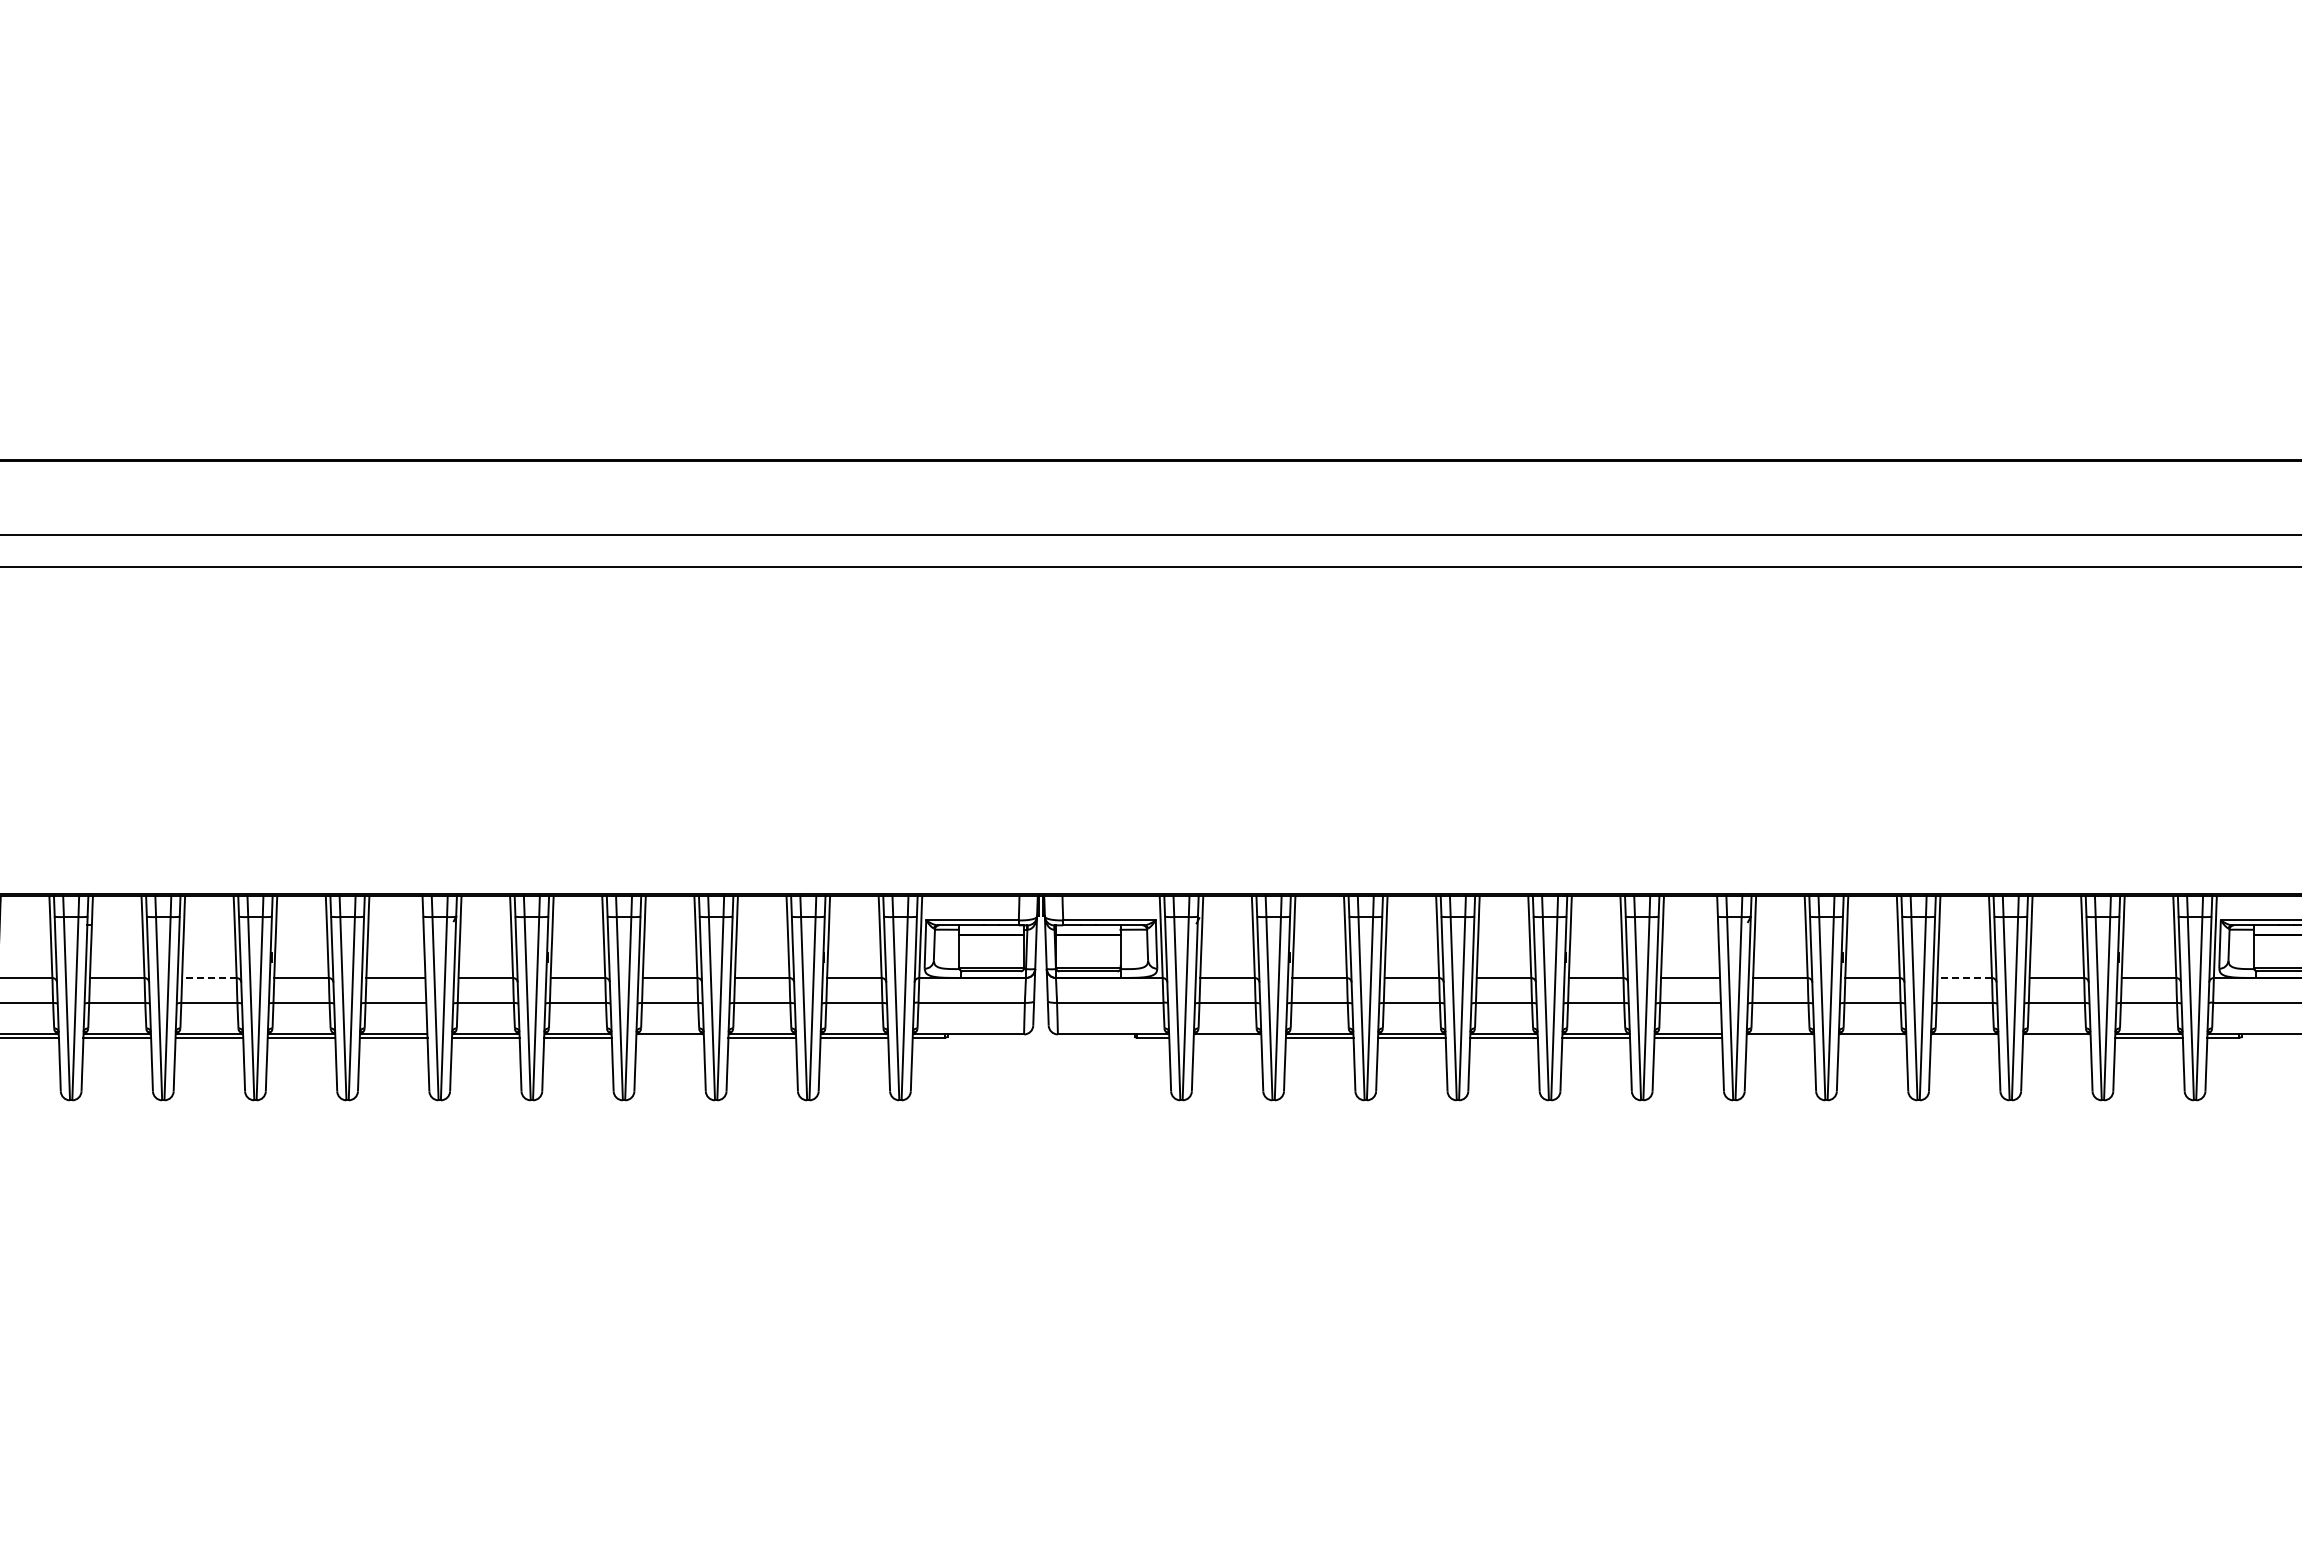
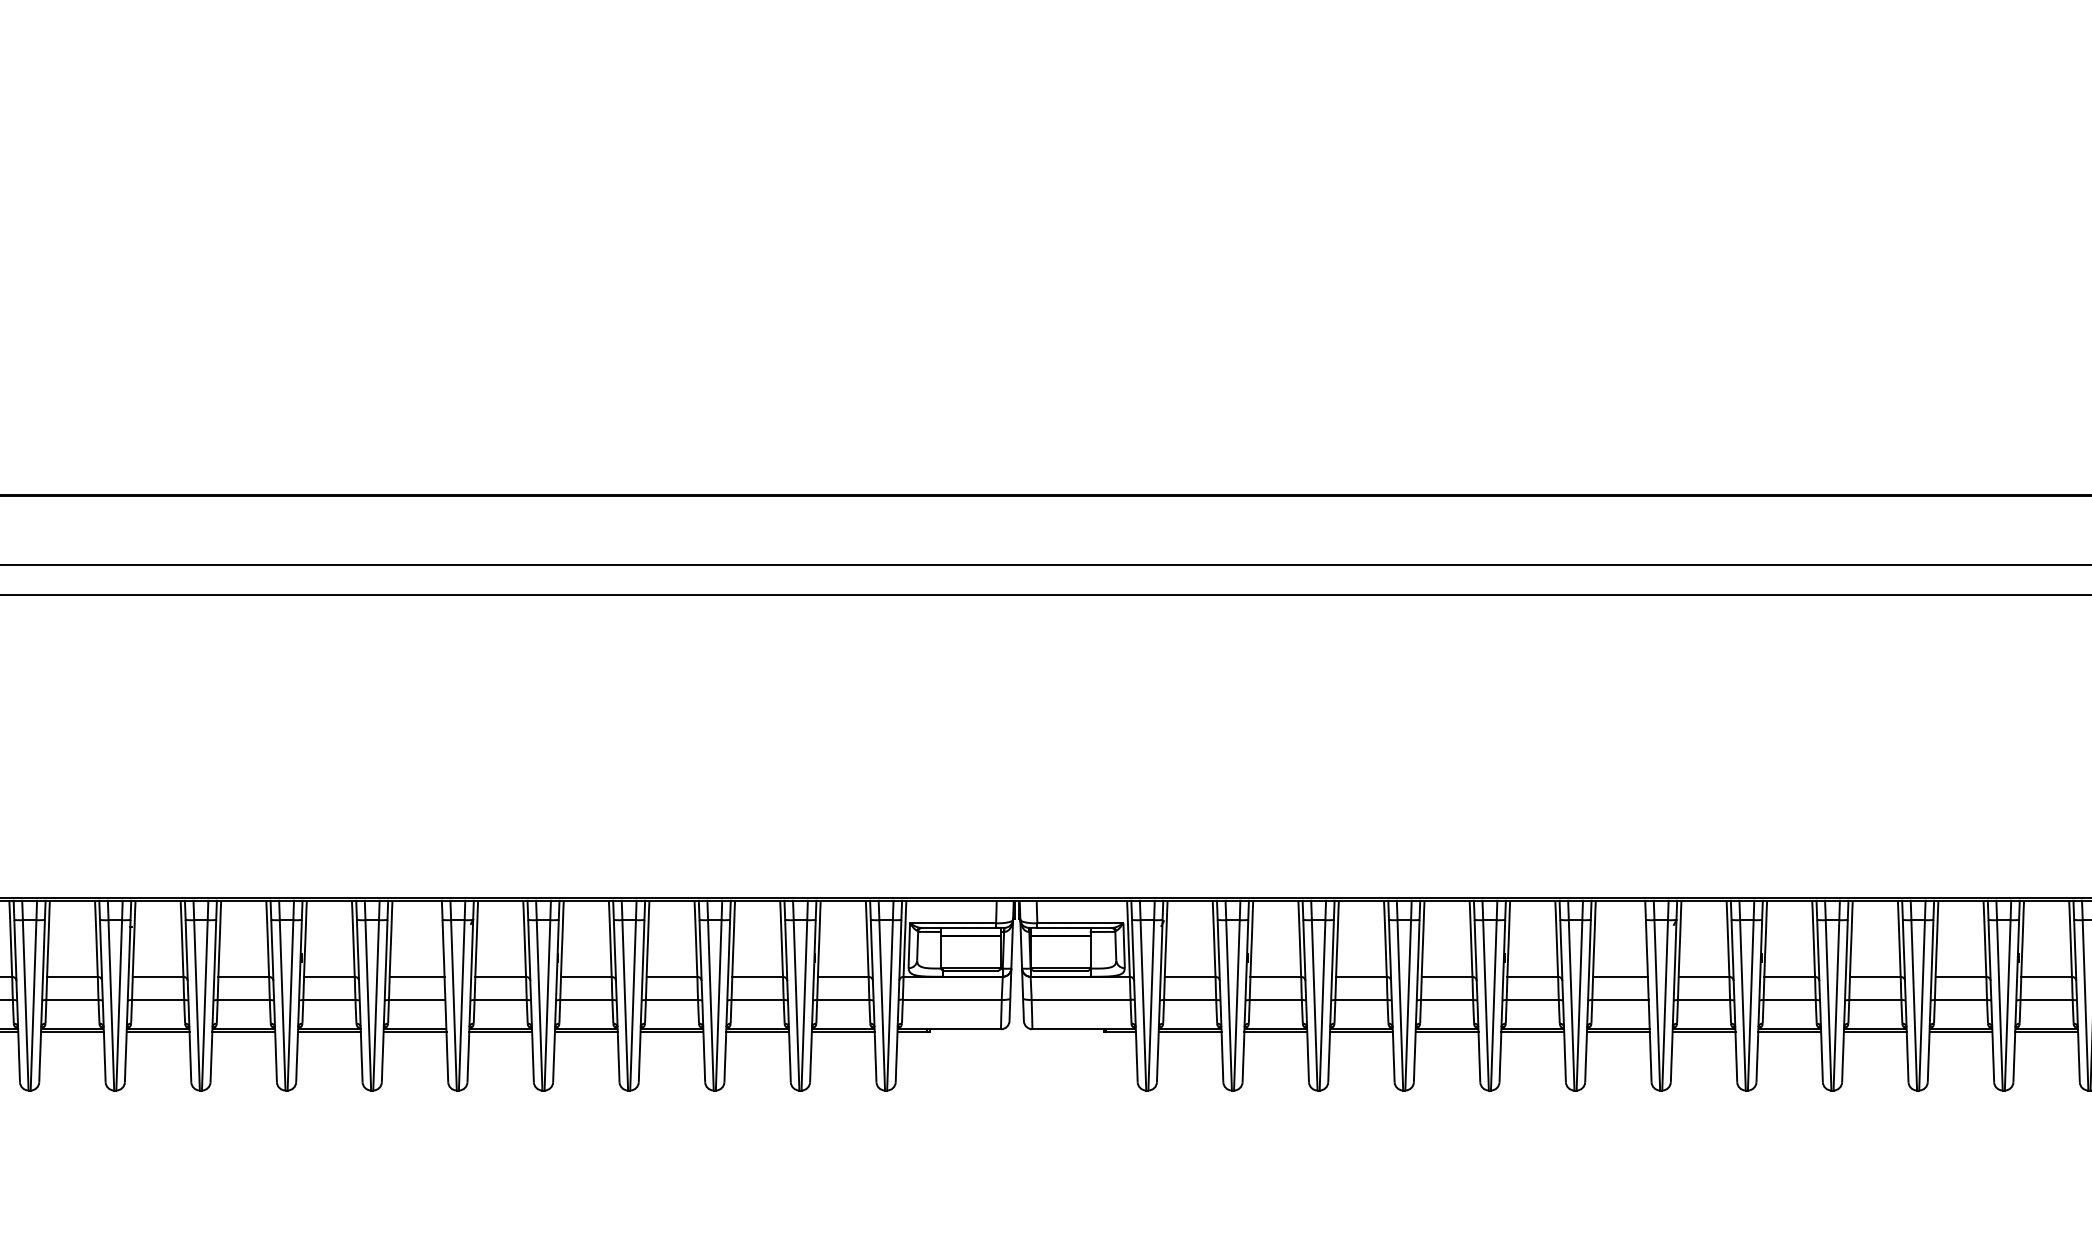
line: (208, 978) -> (242, 977), dashed -> solid
line: (1964, 978) -> (1875, 977), dashed -> solid
line: (669, 1037) -> (671, 1032), added
line: (1227, 1037) -> (1190, 1032), added
line: (1780, 1037) -> (1704, 1032), added
line: (1872, 1037) -> (1789, 1032), added
line: (1964, 1037) -> (1875, 1032), added
line: (2056, 1037) -> (1960, 1032), added

